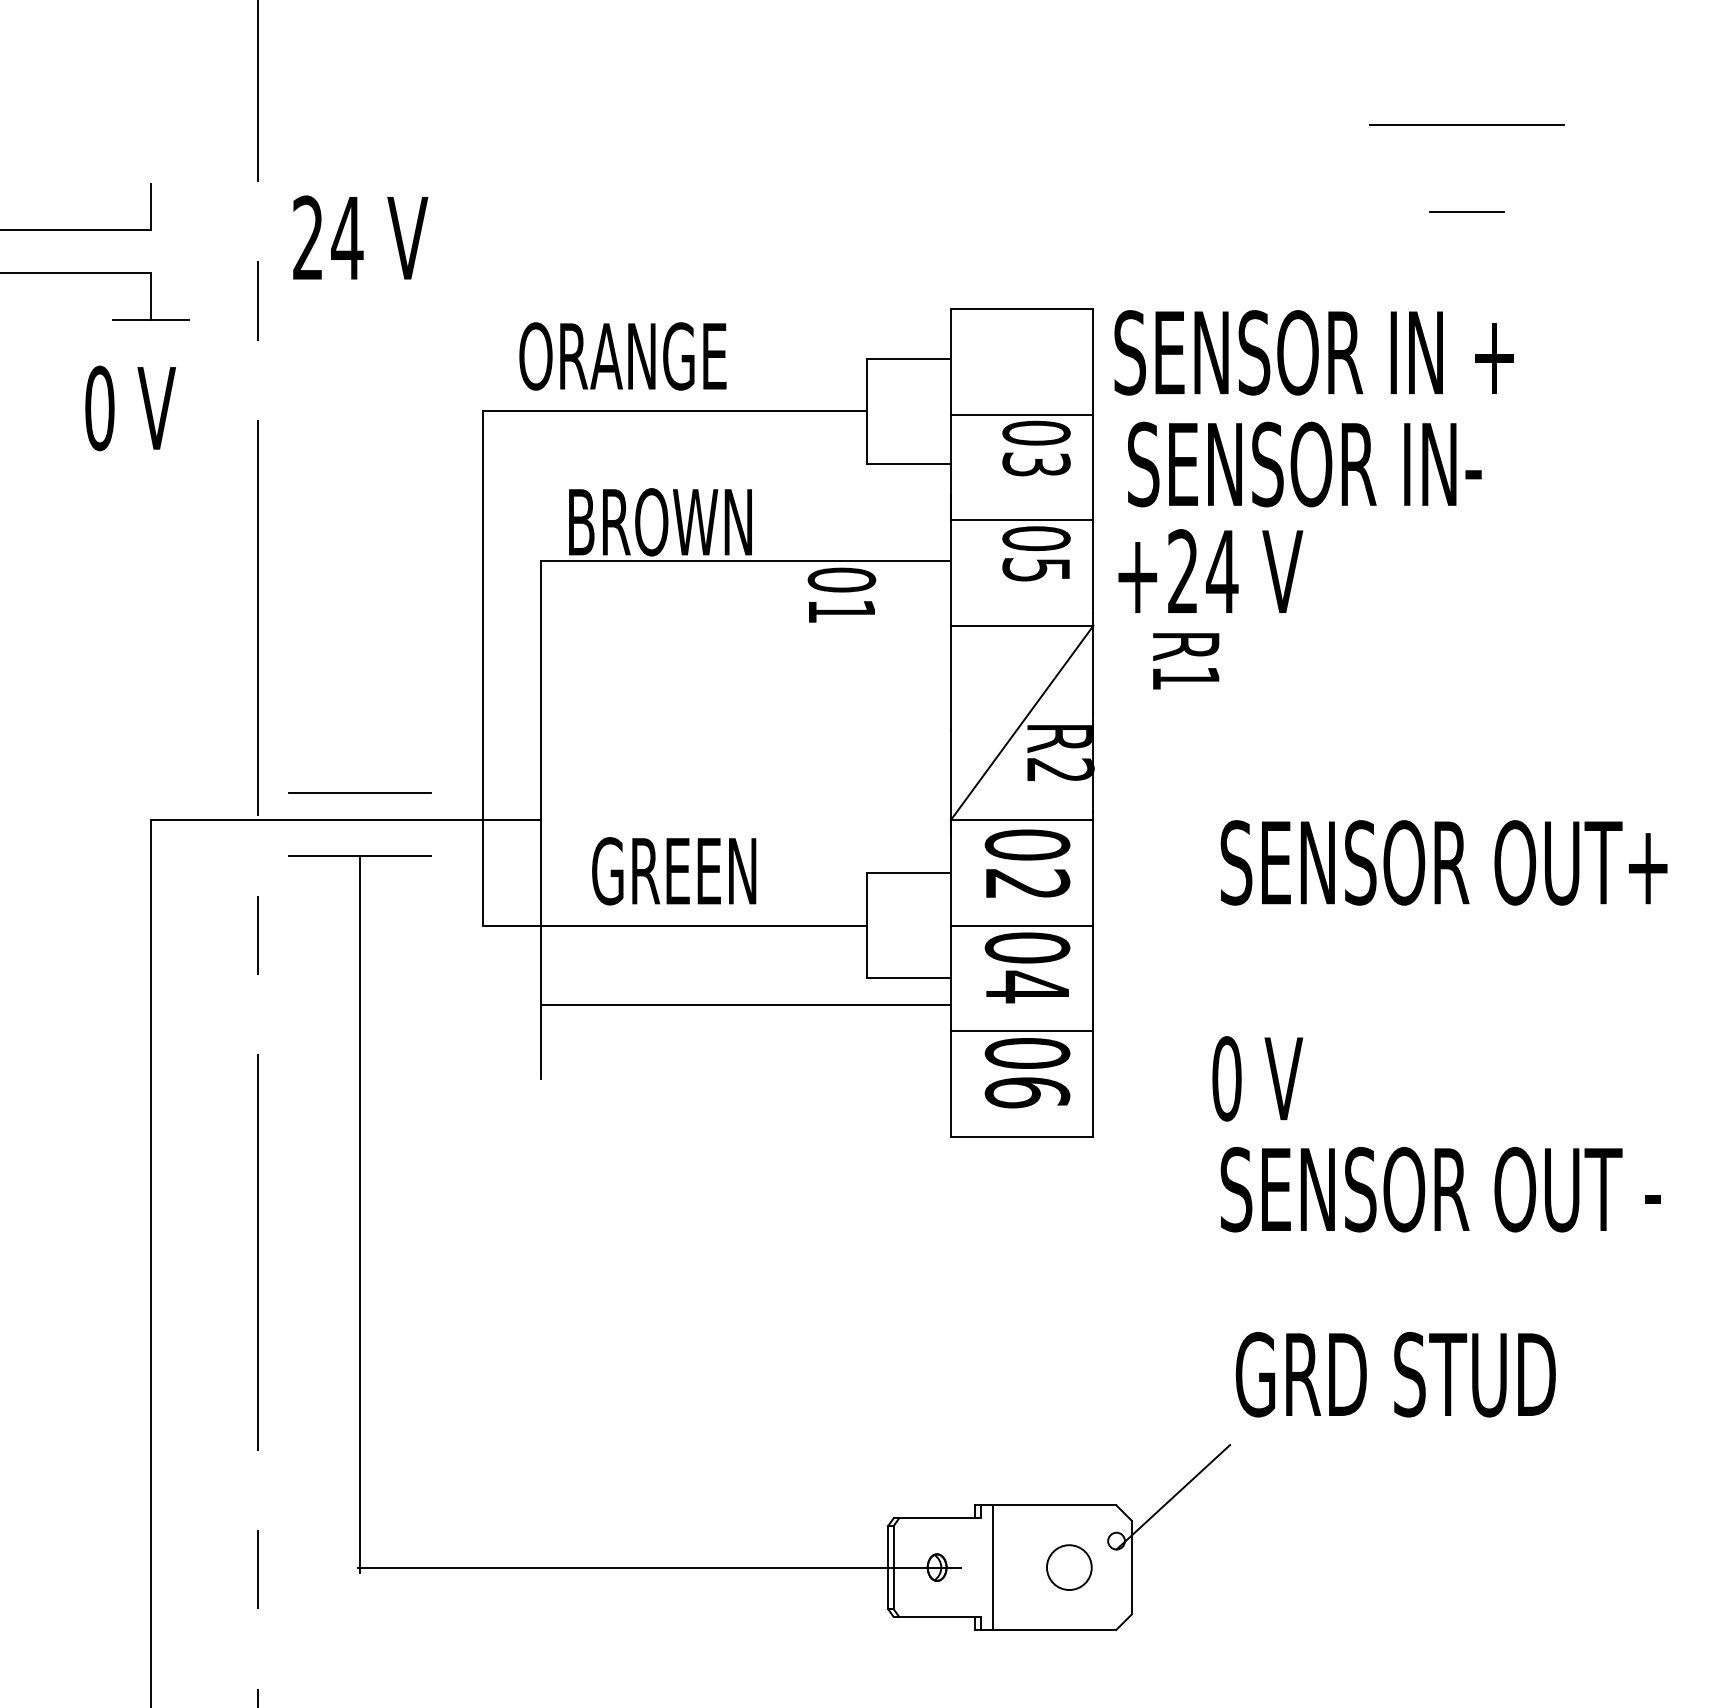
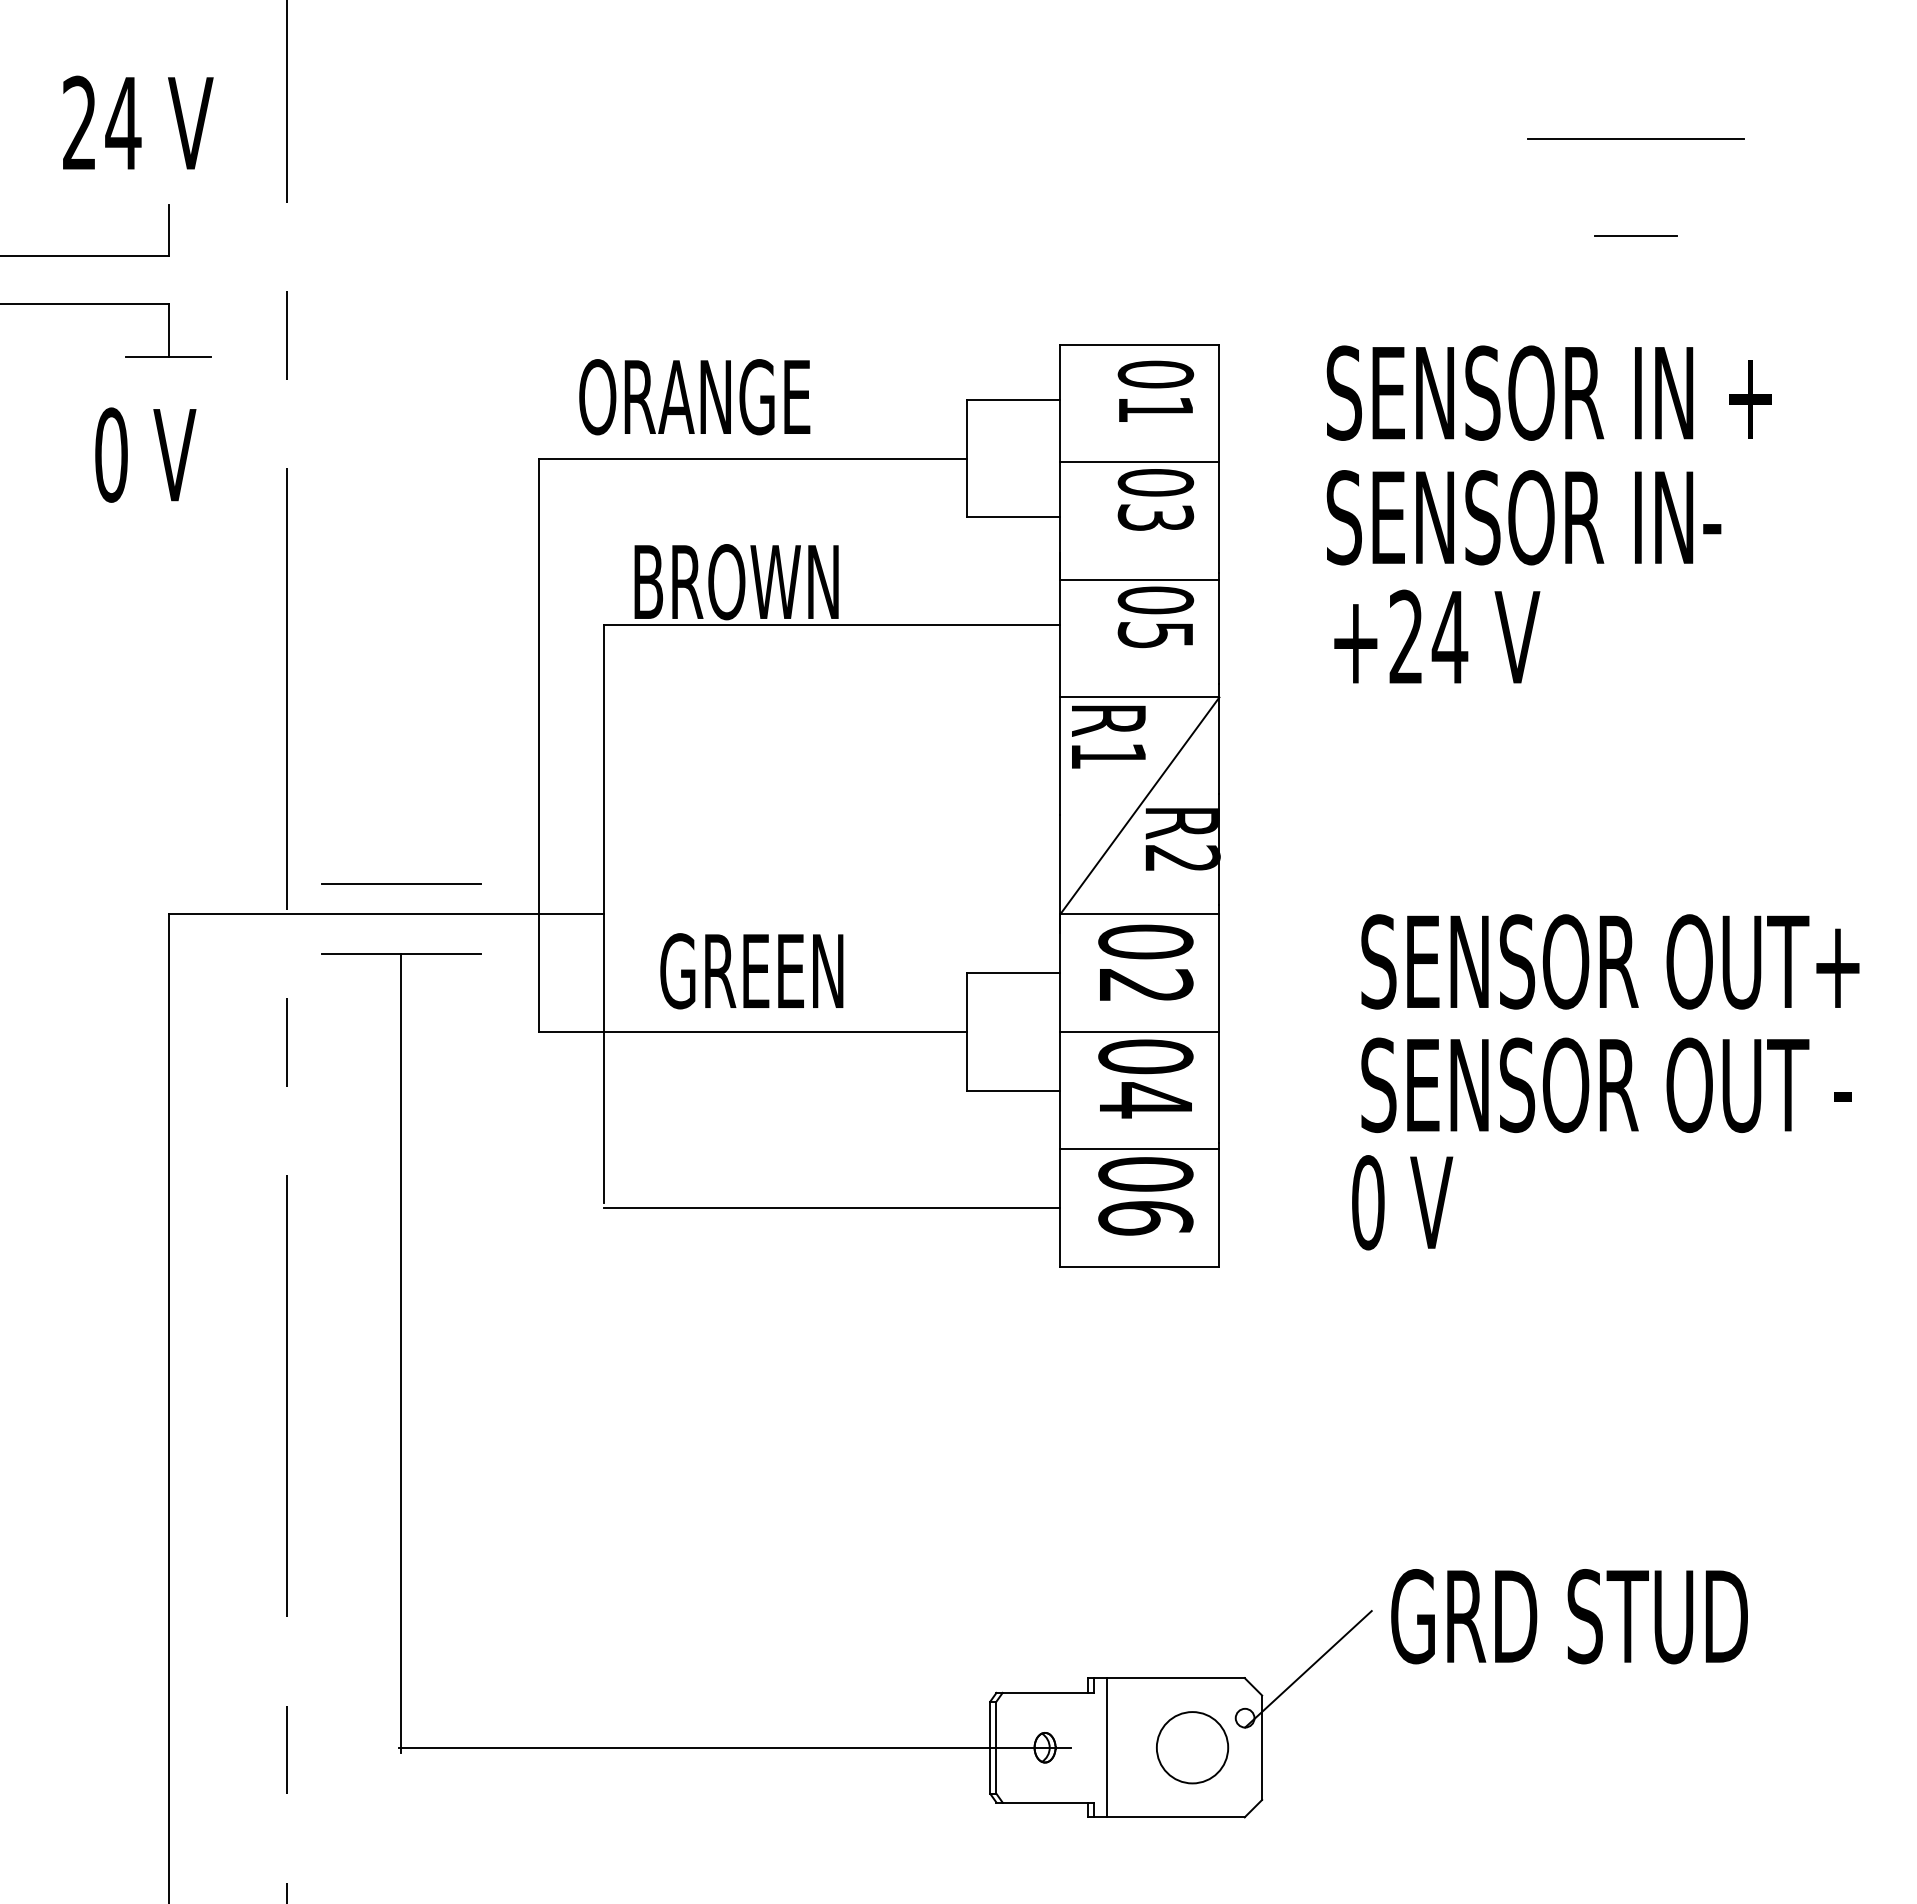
text: (360, 237) -> (138, 122), moved
text: (1313, 352) -> (1548, 392), moved
text: (1304, 464) -> (1523, 517), moved
text: (1211, 571) -> (1437, 636), moved
text: (841, 594) -> (1155, 390), moved
text: (1185, 660) -> (1108, 736), moved
line: (745, 1005) -> (831, 1208), moved
text: (1440, 1189) -> (1606, 1085), moved
text: (1395, 1374) -> (1569, 1616), moved
circle: (1069, 1567) -> (1192, 1747), size x1.43

